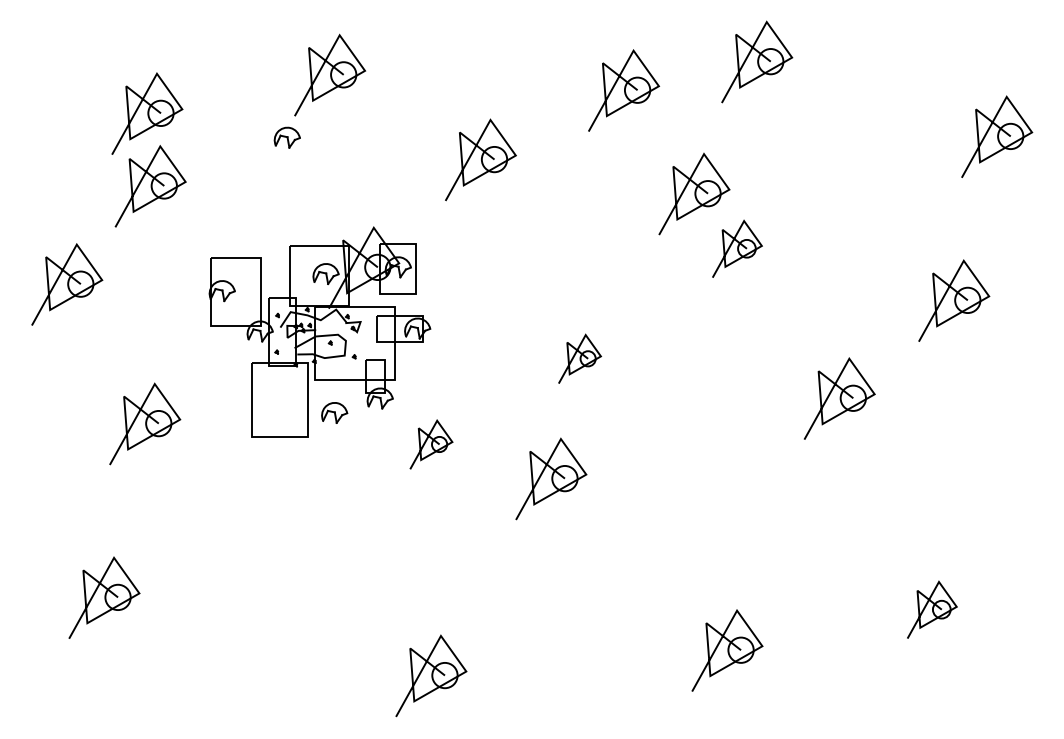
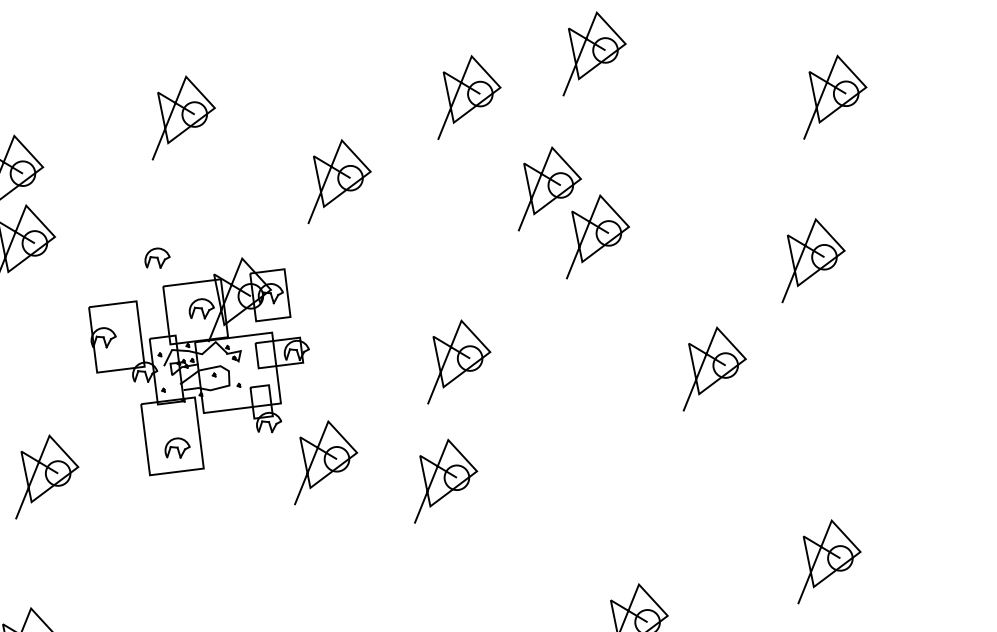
part: (286, 137) -> (156, 258), moved
part: (737, 248) -> (595, 234), size x1.43
part: (579, 358) -> (456, 360), size x1.67
part: (334, 412) -> (177, 447), moved
part: (431, 444) -> (323, 460), size x1.67
part: (932, 609) -> (827, 559), size x1.43

